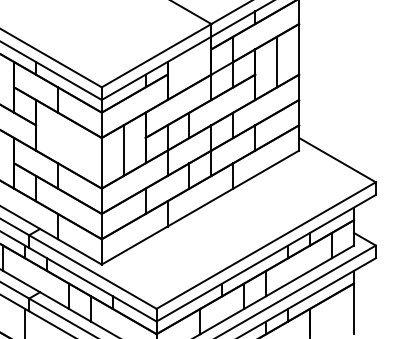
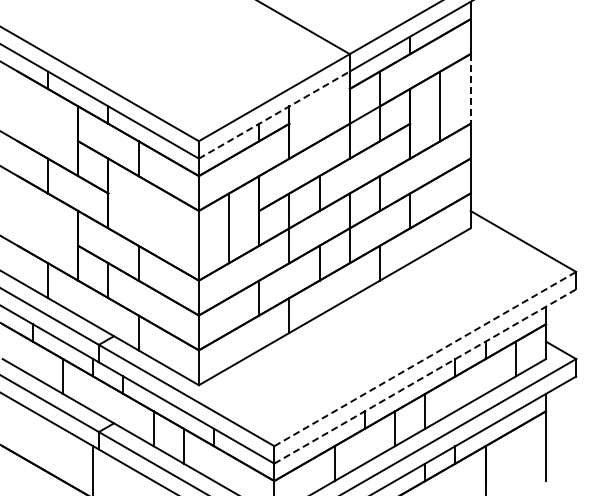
line: (299, 49) -> (470, 88), solid -> dashed
line: (156, 67) -> (274, 114), solid -> dashed
line: (266, 245) -> (425, 358), solid -> dashed
line: (266, 258) -> (425, 376), solid -> dashed

